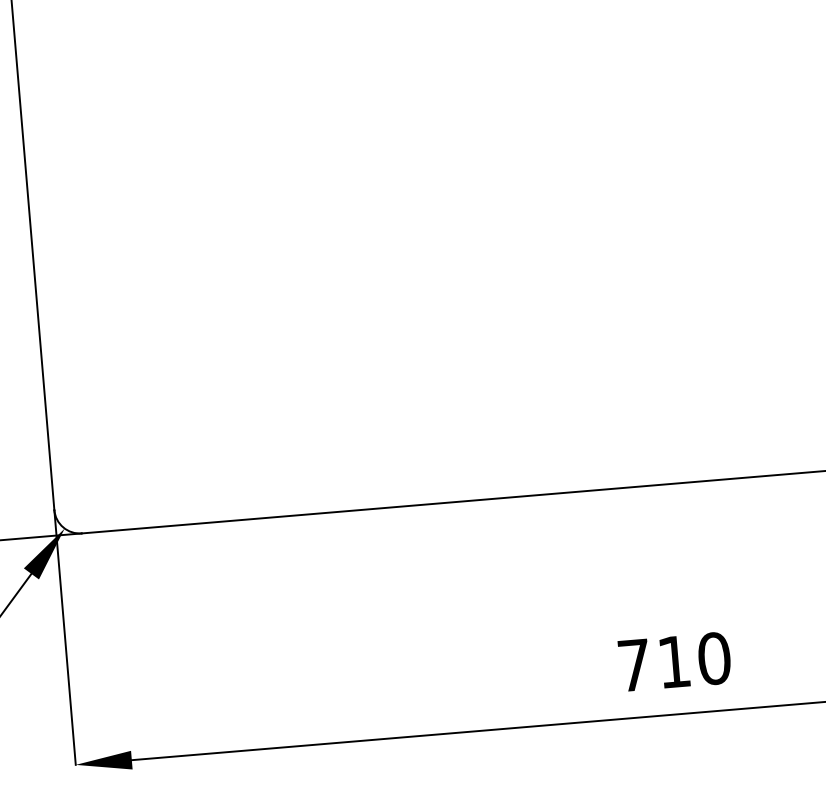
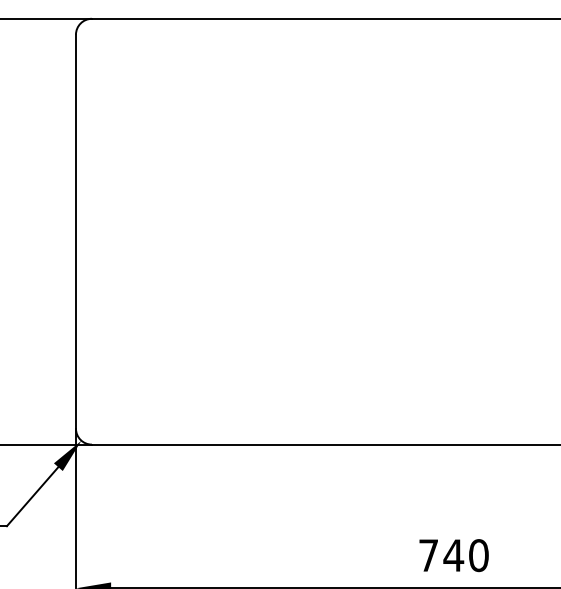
text: (673, 661) -> (453, 555), 710 -> 740

